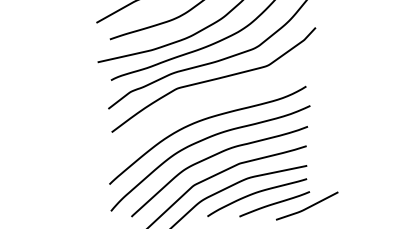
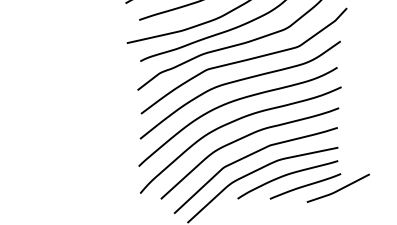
curve: (208, 100) -> (238, 81), added

